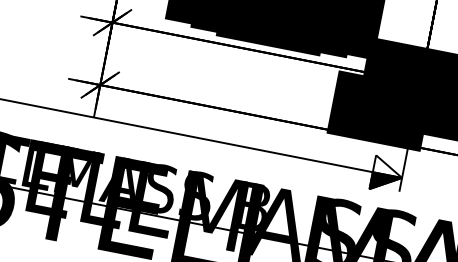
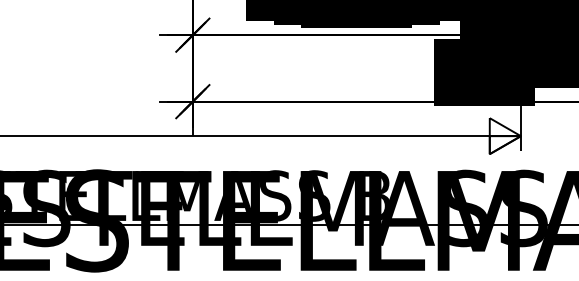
fill: (384, 183) -> (504, 145), removed

